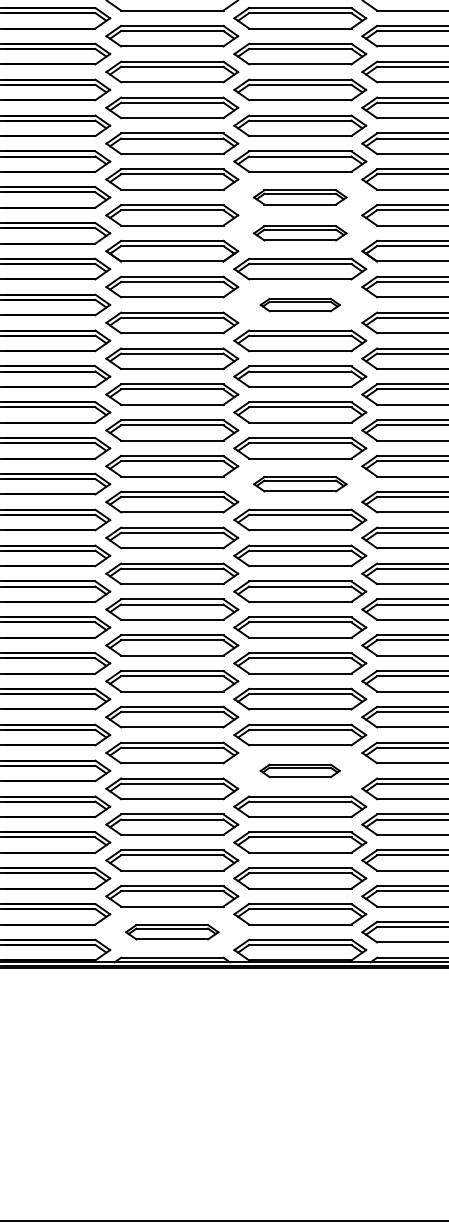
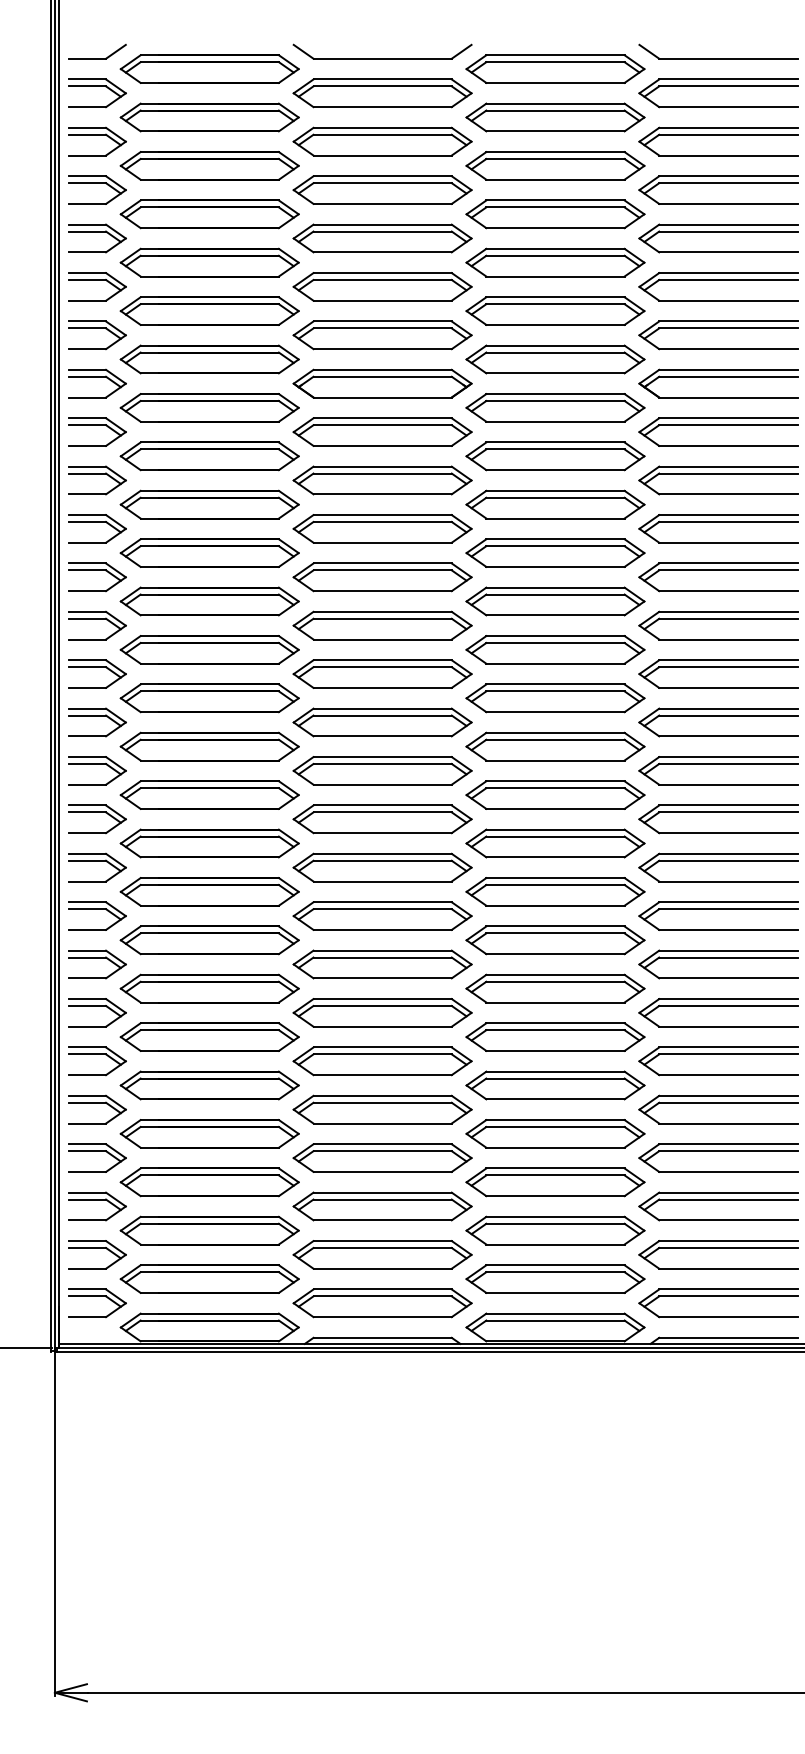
part: (300, 197) -> (555, 310), size x1.43
part: (300, 233) -> (555, 359), size x1.43
part: (300, 305) -> (555, 456), size x1.67
part: (300, 484) -> (555, 698), size x1.43
part: (300, 770) -> (555, 1085), size x1.67
part: (172, 932) -> (382, 1303), size x1.43

